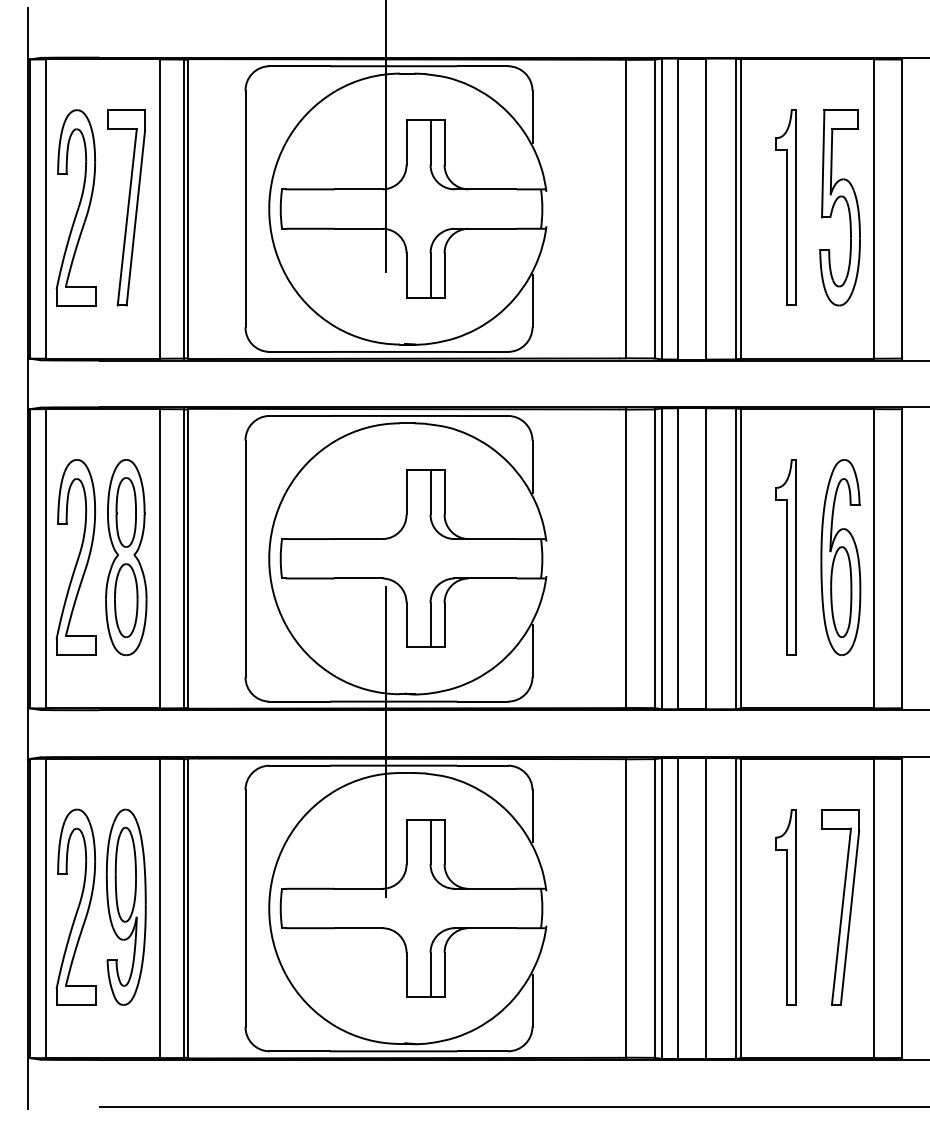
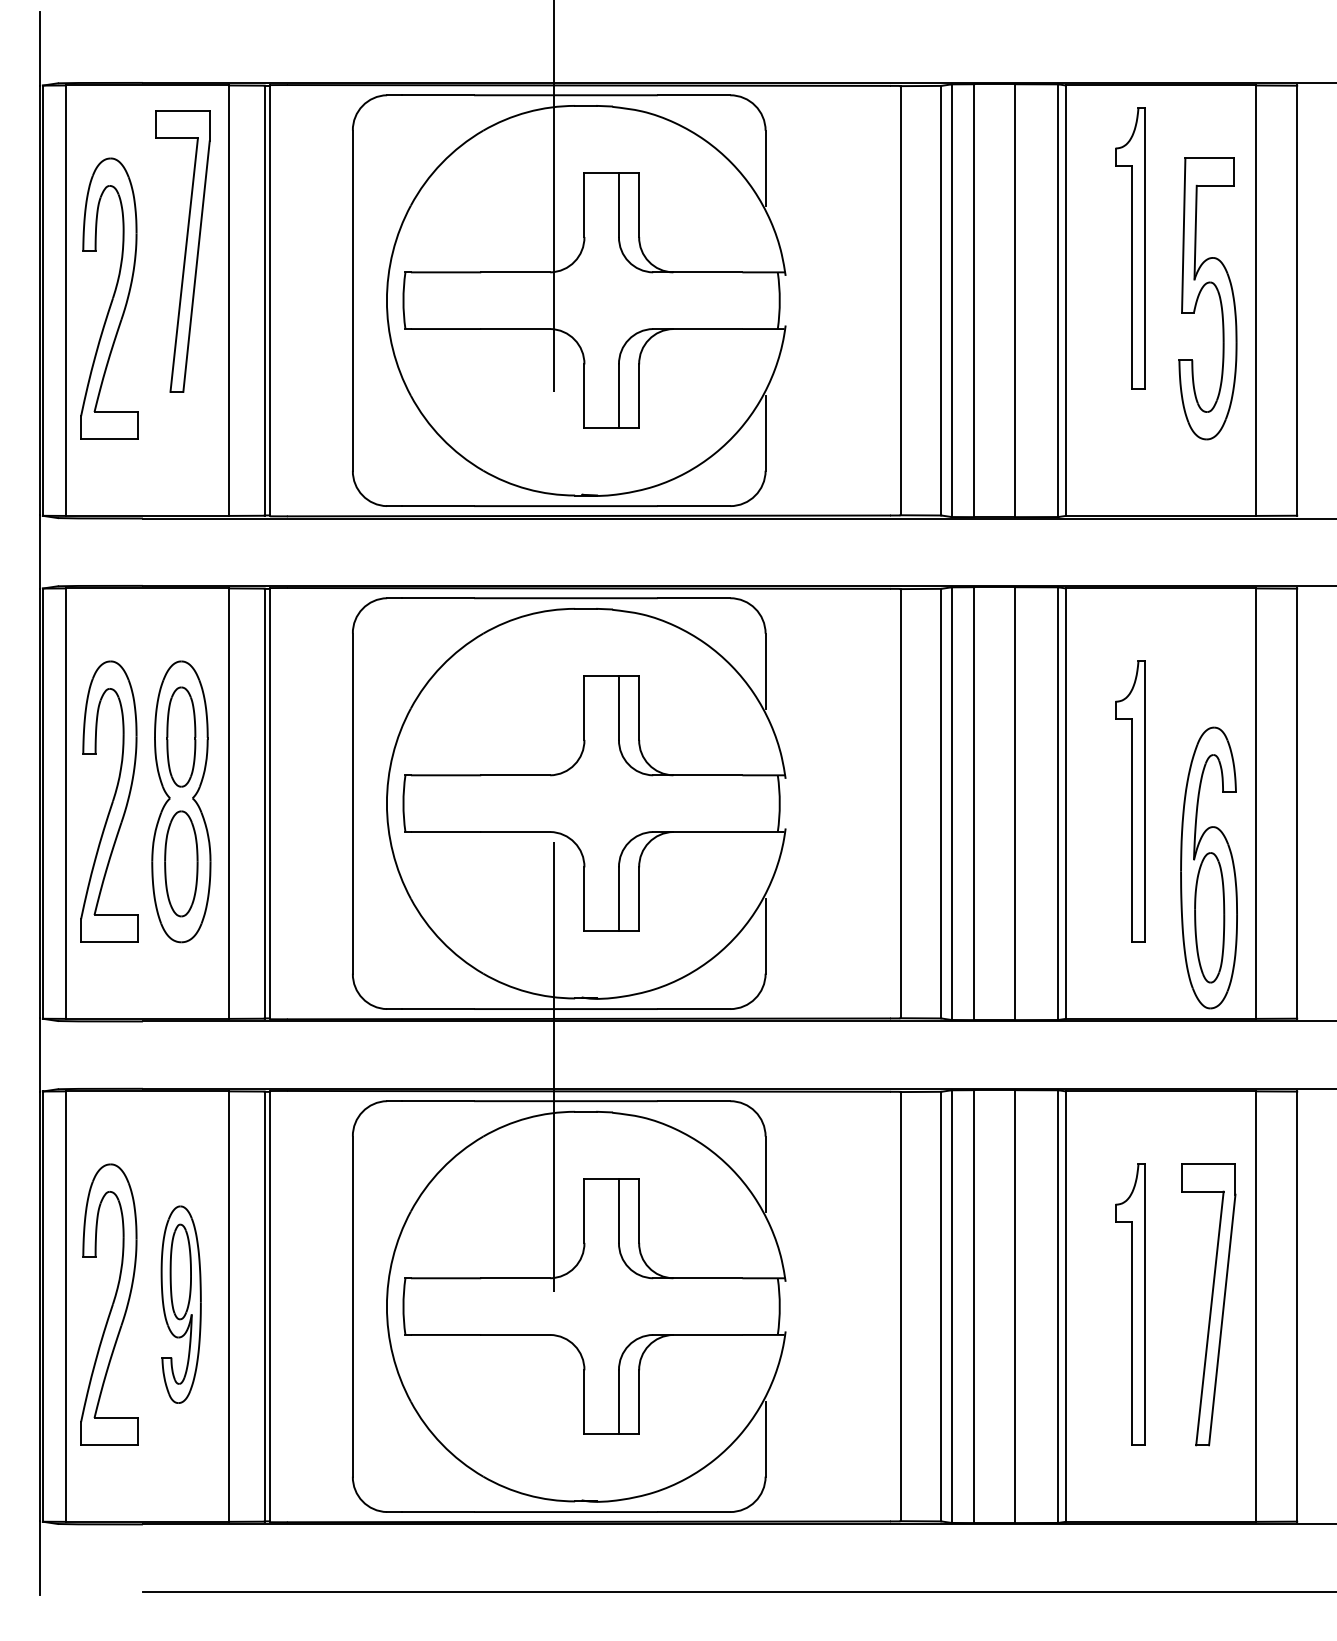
part: (126, 207) -> (183, 250), moved
part: (785, 207) -> (1129, 248), moved
part: (840, 557) -> (1208, 867), moved
part: (125, 906) -> (180, 1303), size x0.7

